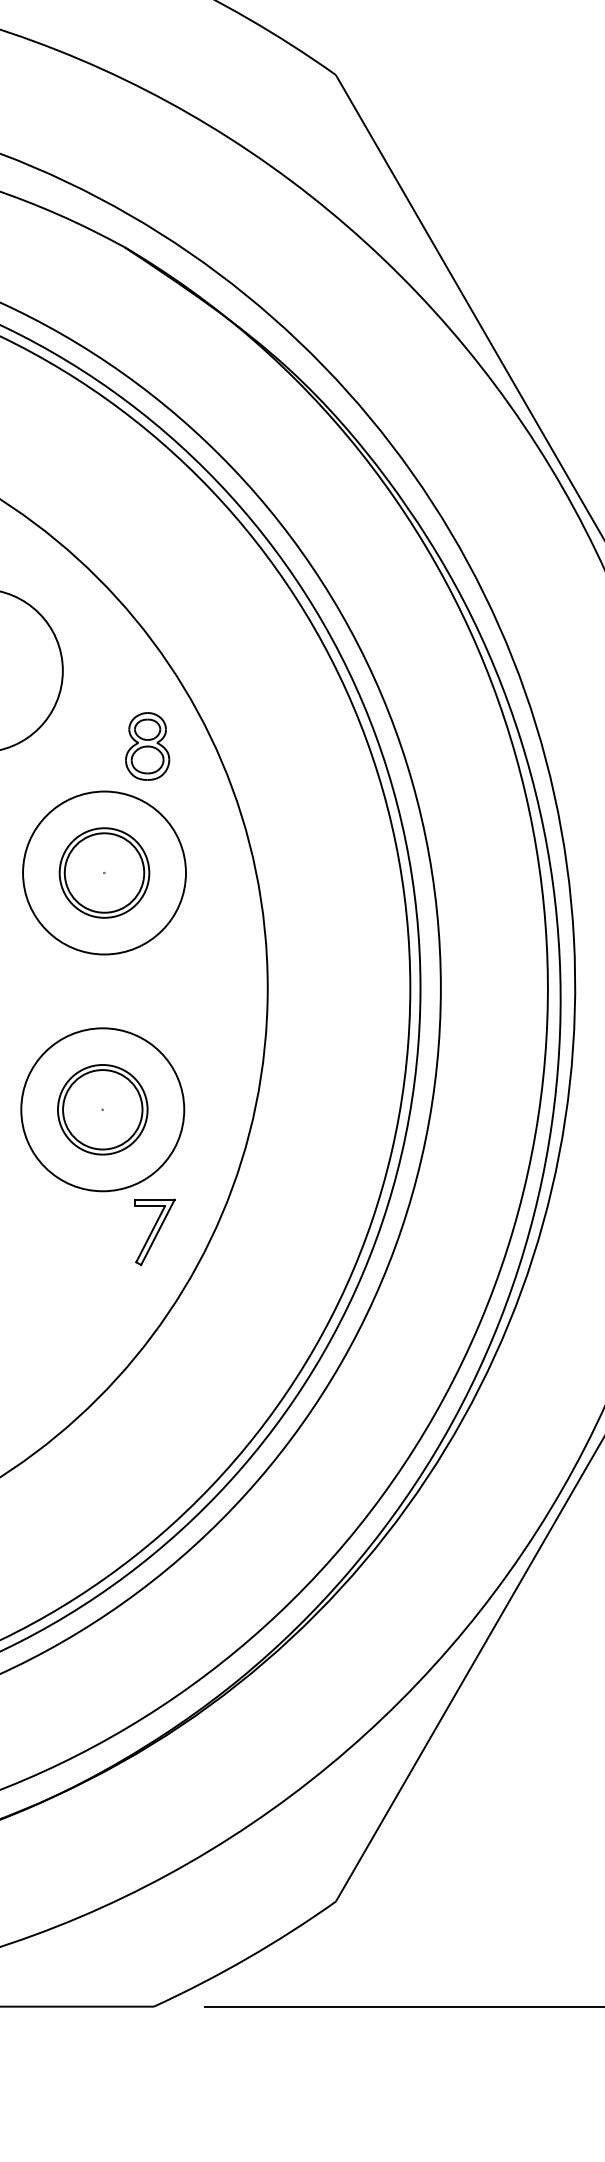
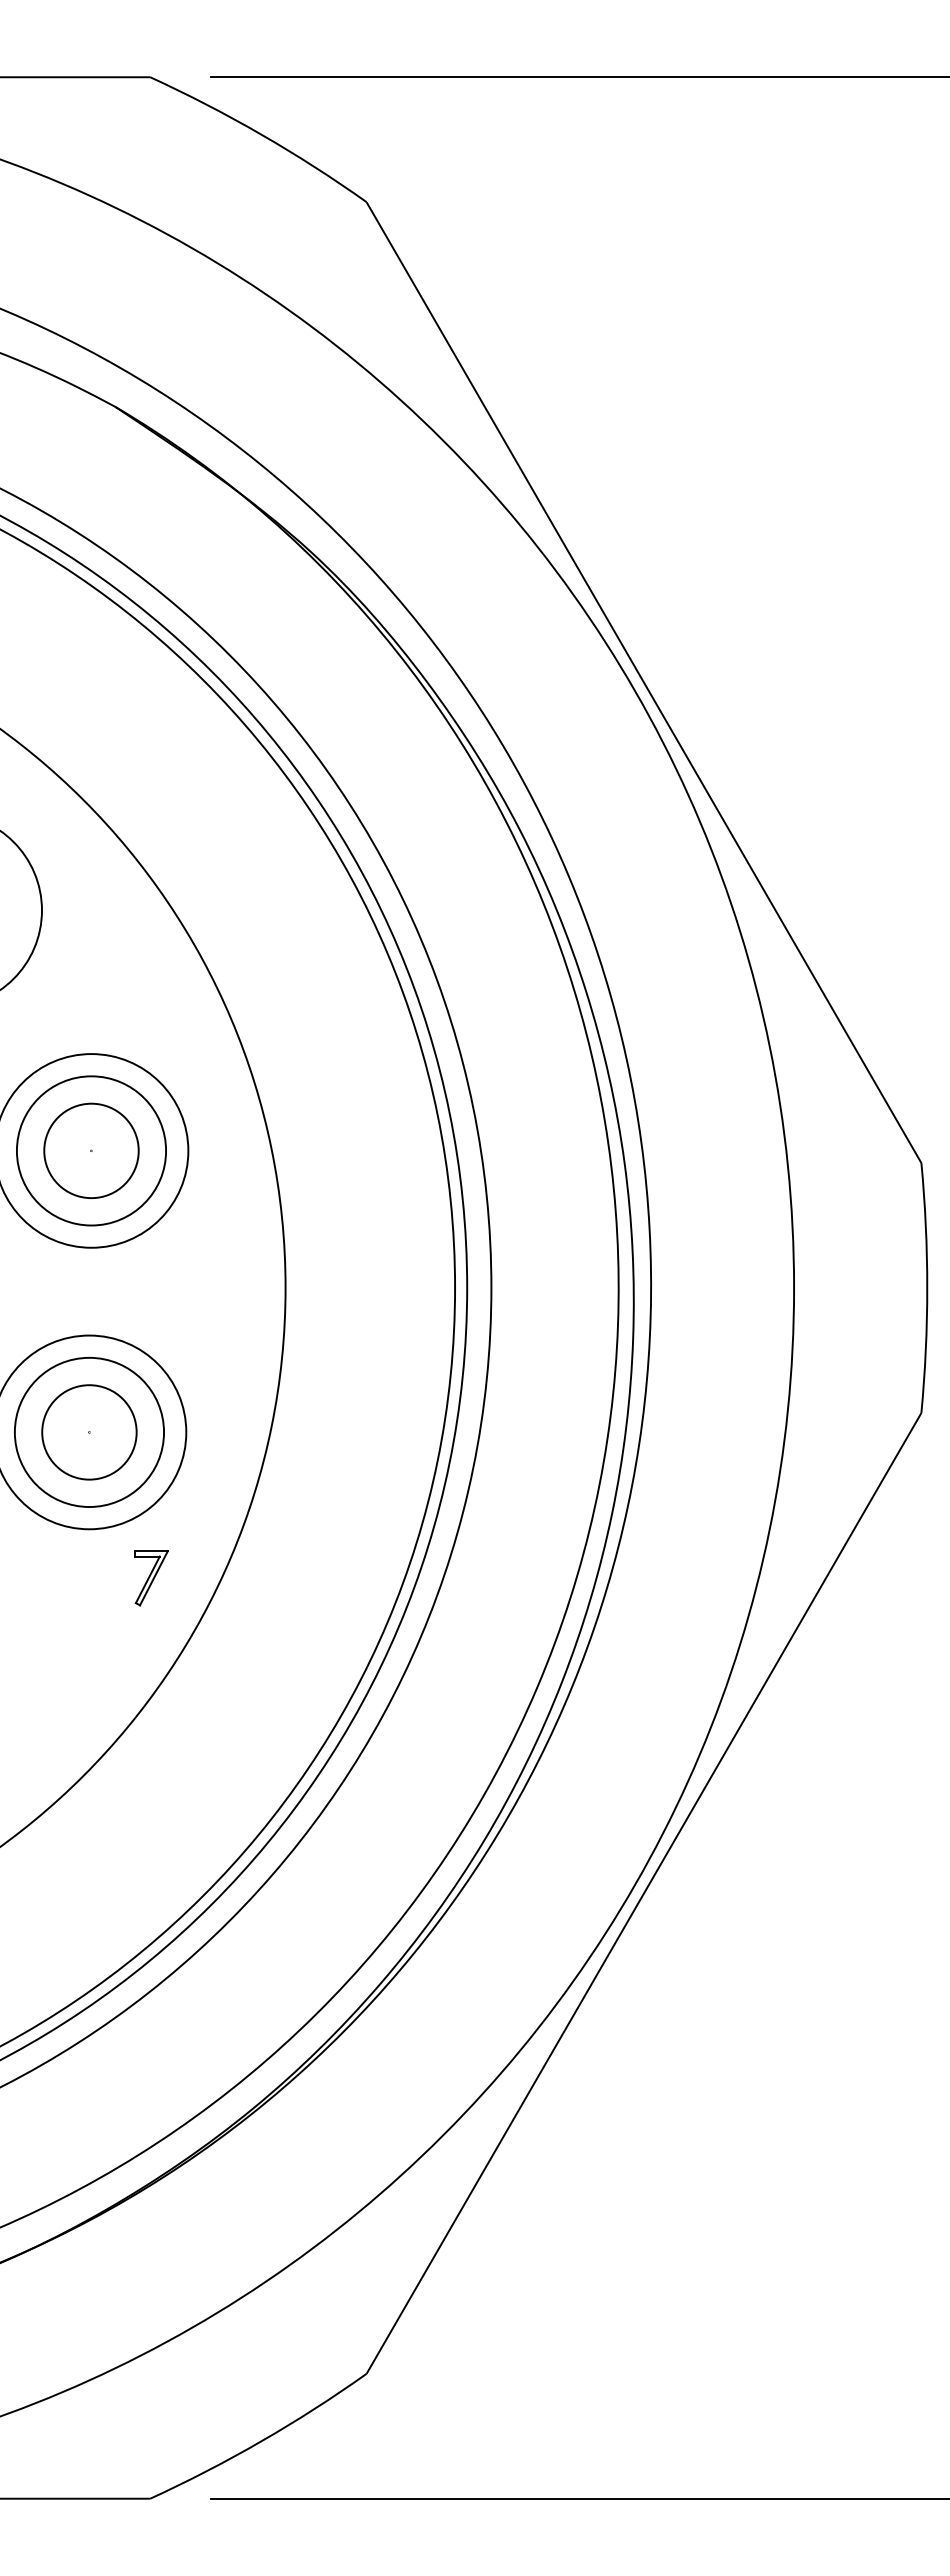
part: (147, 746) -> (142, 1000), removed
circle: (104, 872) -> (91, 1150), size x1.4
circle: (102, 1109) -> (89, 1432), size x1.4
part: (154, 1232) -> (151, 1578), size x0.7

